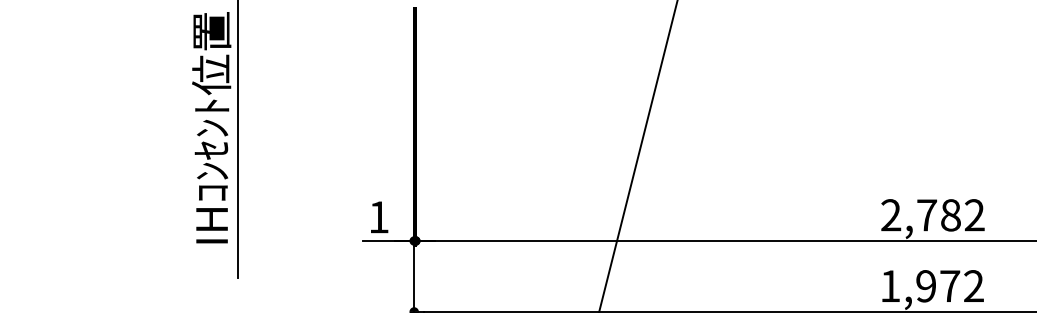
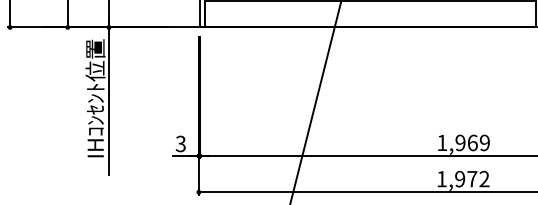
text: (932, 214) -> (463, 142), 2,782 -> 1,969
text: (378, 216) -> (180, 143), 1 -> 3

